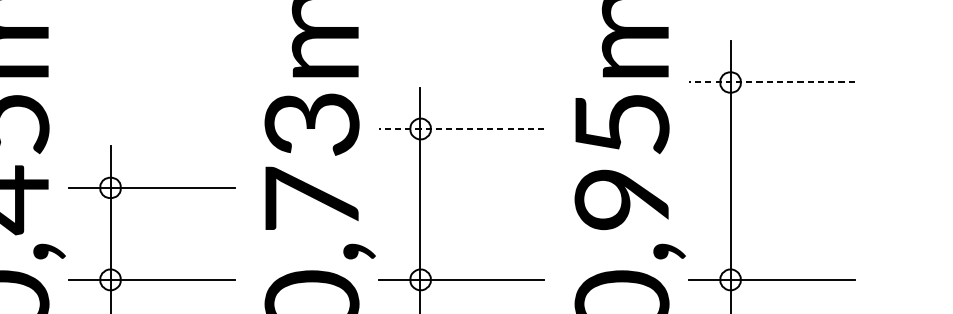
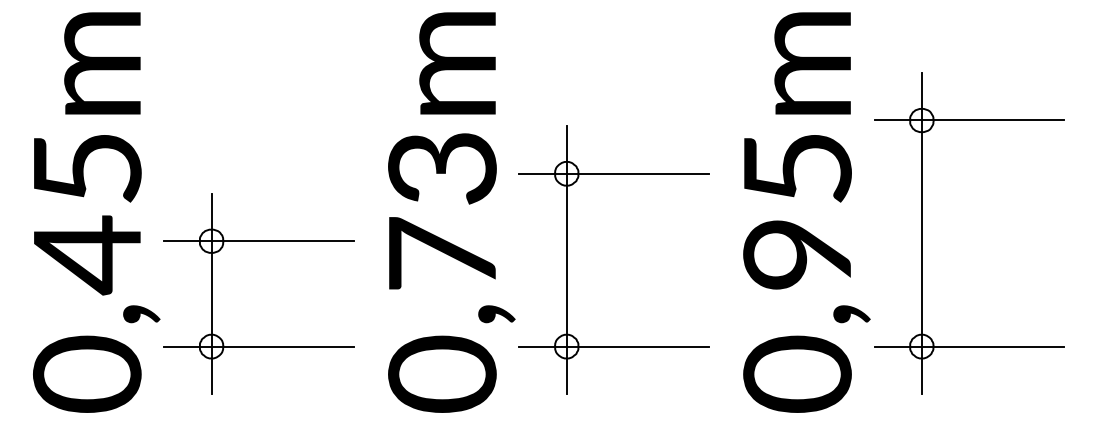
line: (772, 82) -> (969, 120), dashed -> solid
line: (461, 128) -> (613, 173), dashed -> solid

